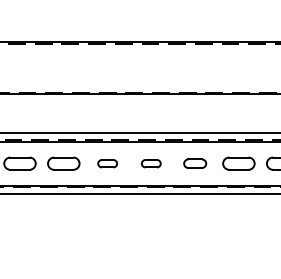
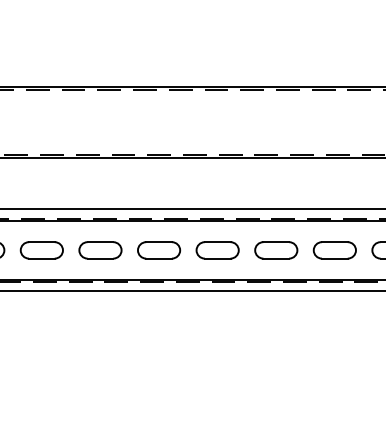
part: (107, 163) -> (159, 250), size x1.67
part: (151, 163) -> (217, 250), size x1.67
part: (195, 163) -> (276, 250), size x1.43

